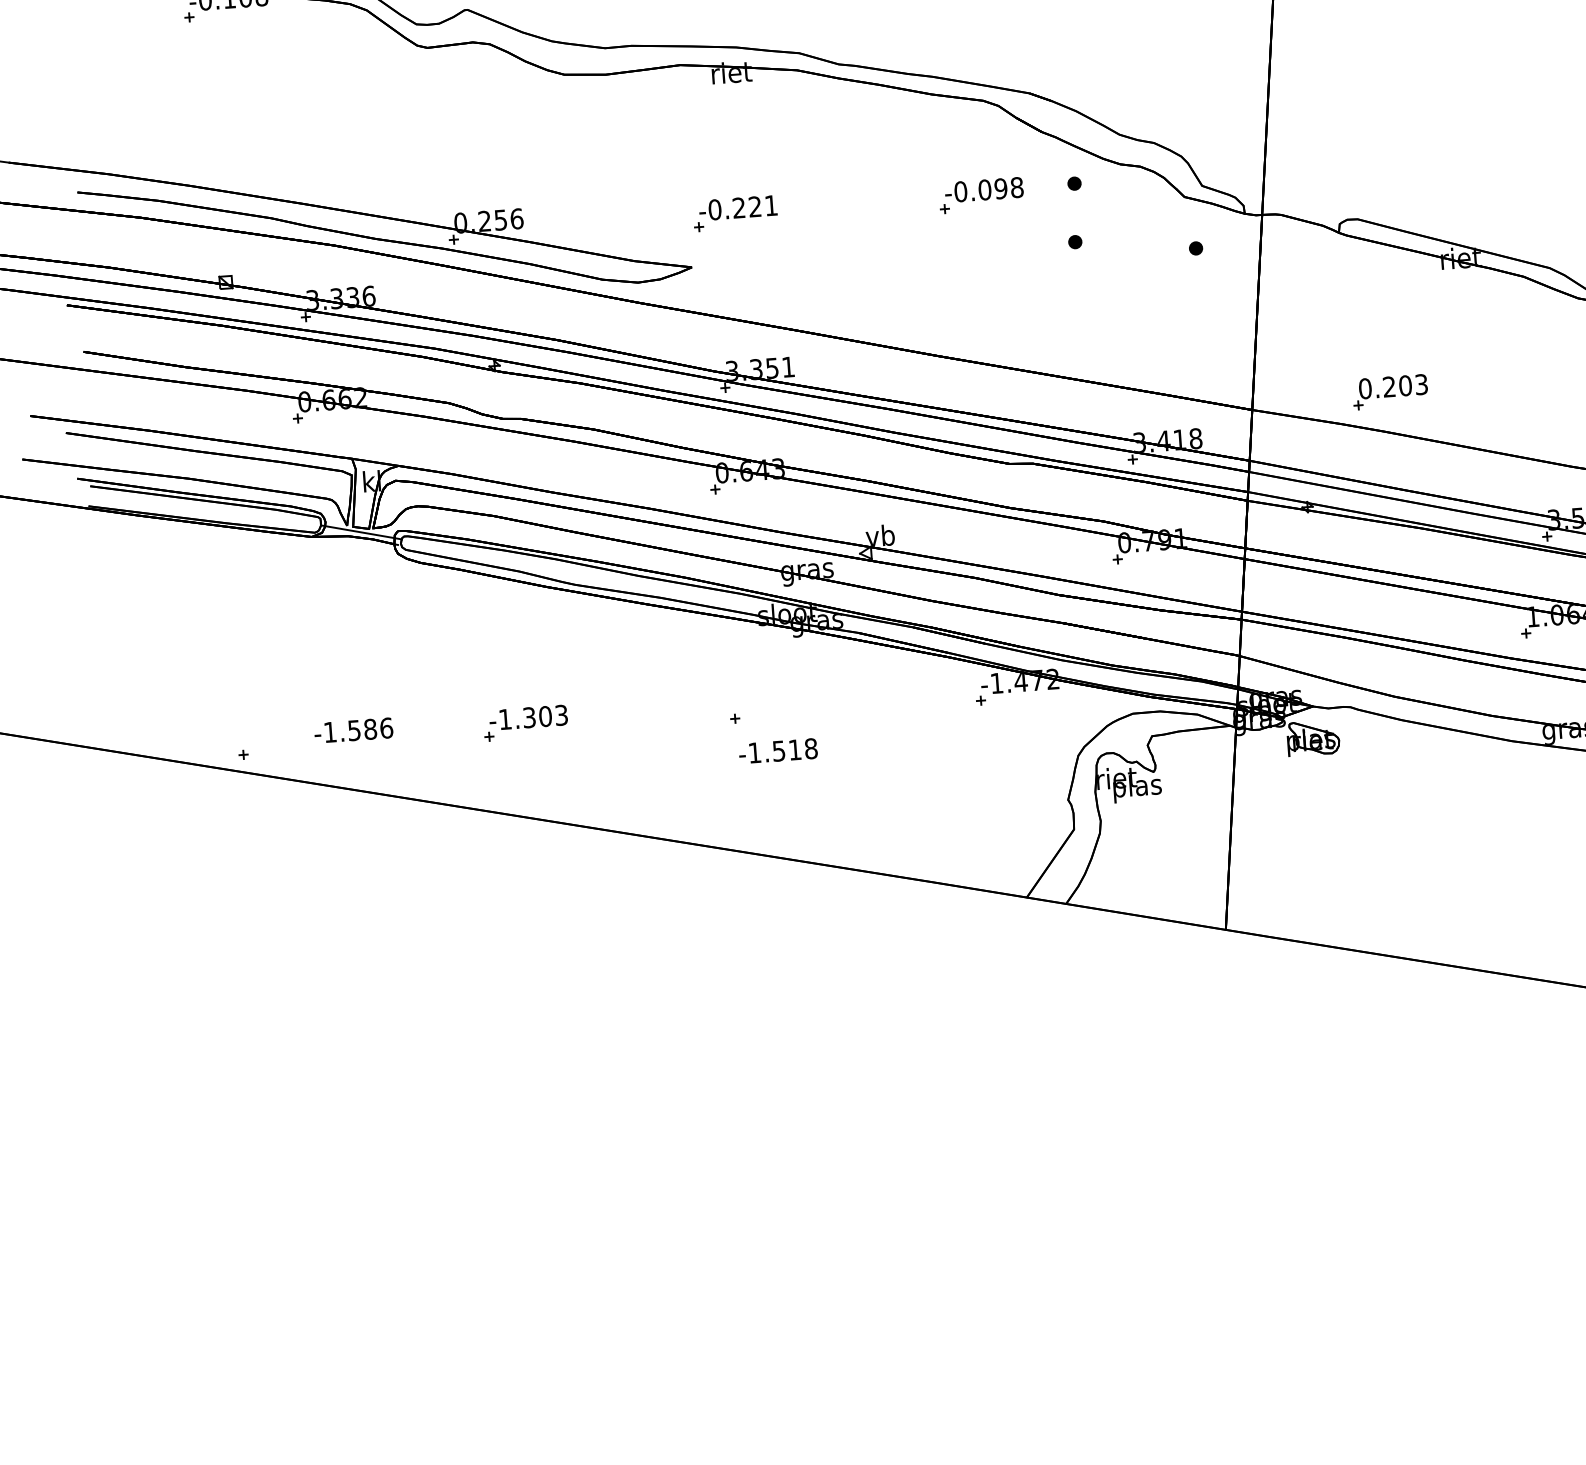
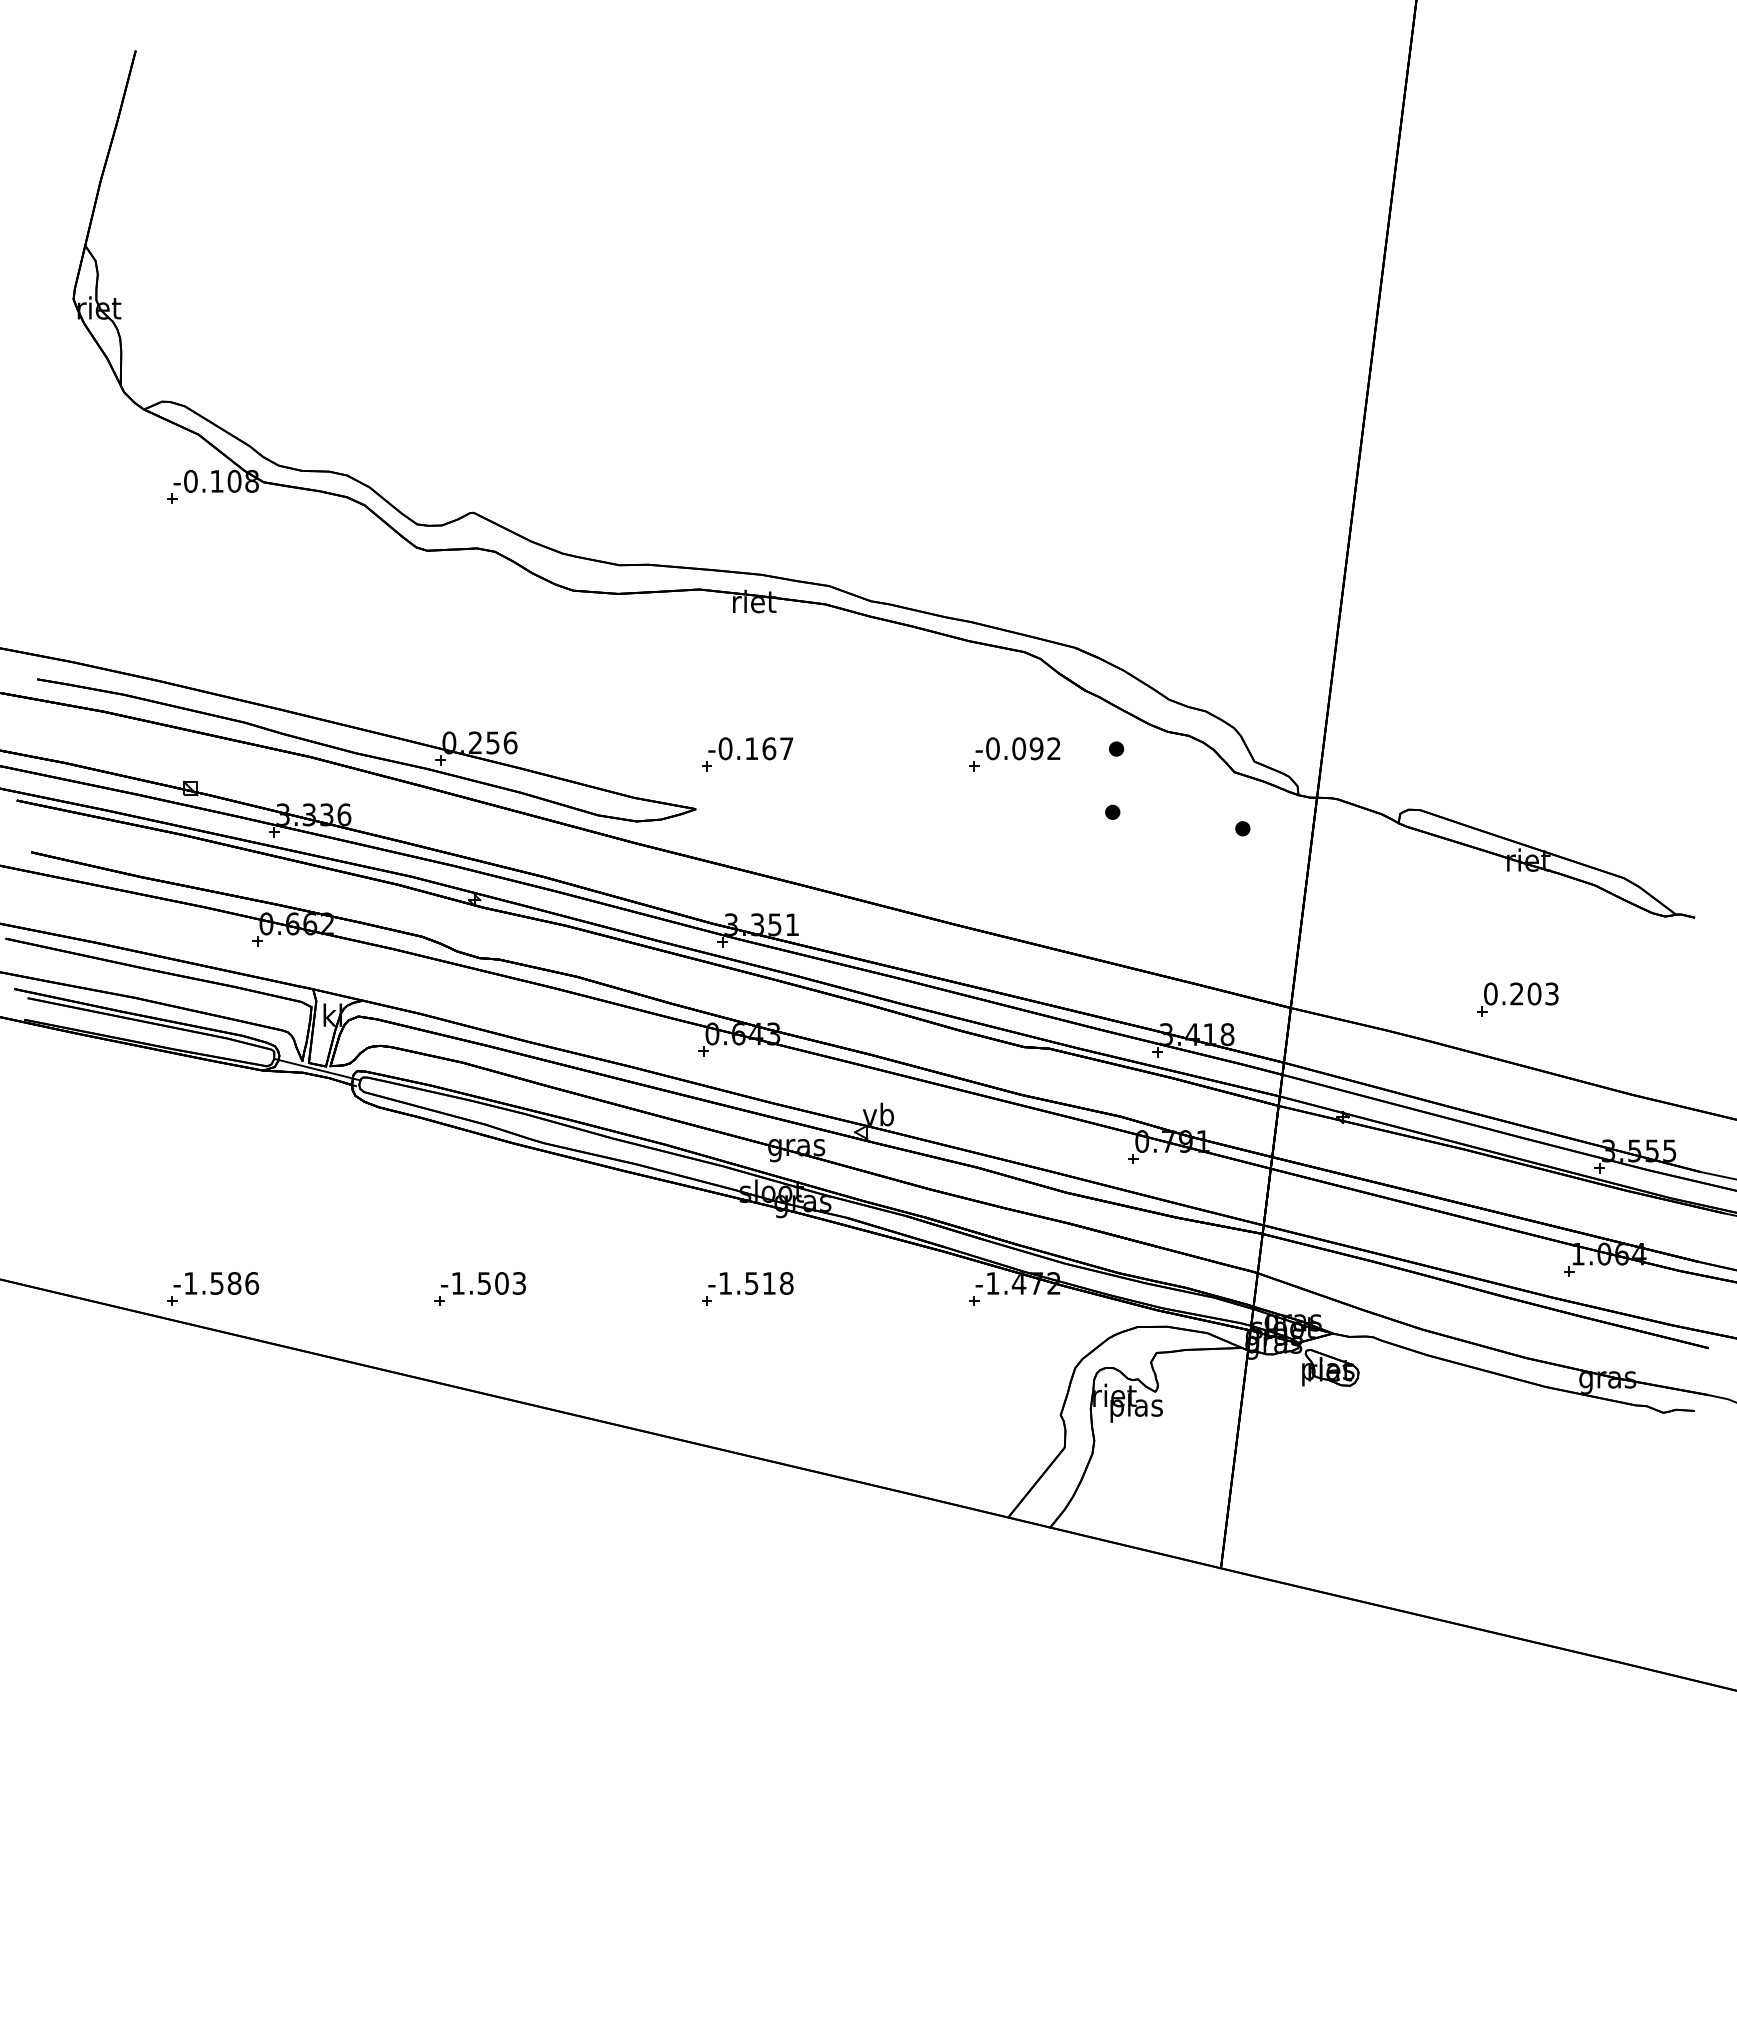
text: (1016, 187) -> (1053, 748), -0.098 -> -0.092
text: (755, 206) -> (769, 748), -0.221 -> -0.167
part: (1390, 392) -> (1517, 999), moved
text: (529, 717) -> (484, 1283), -1.303 -> -1.503
text: (353, 730) -> (216, 1283), moved
text: (777, 751) -> (750, 1283), moved

